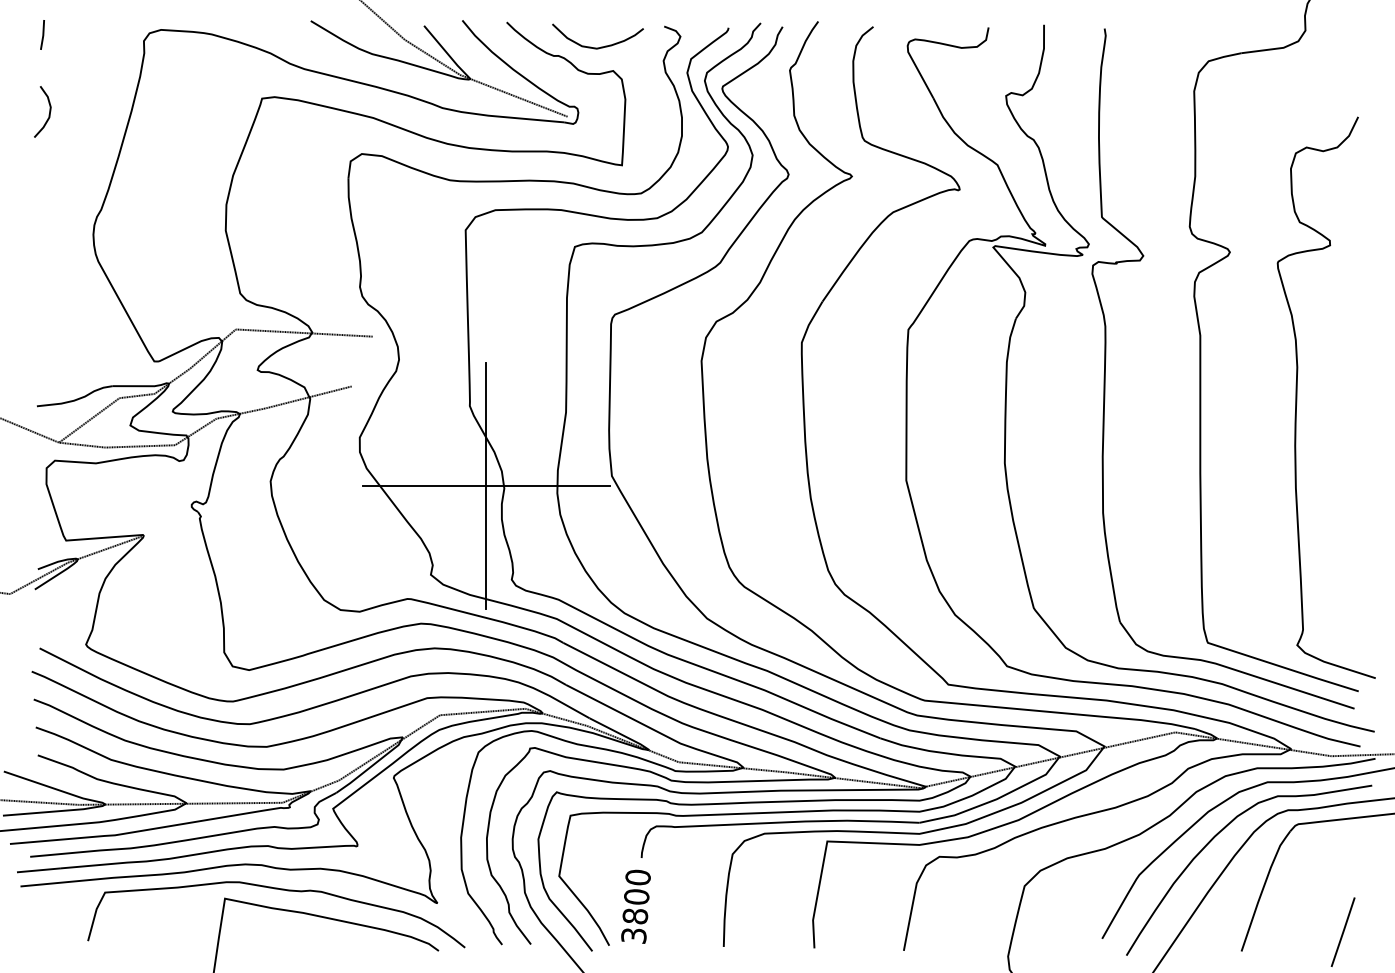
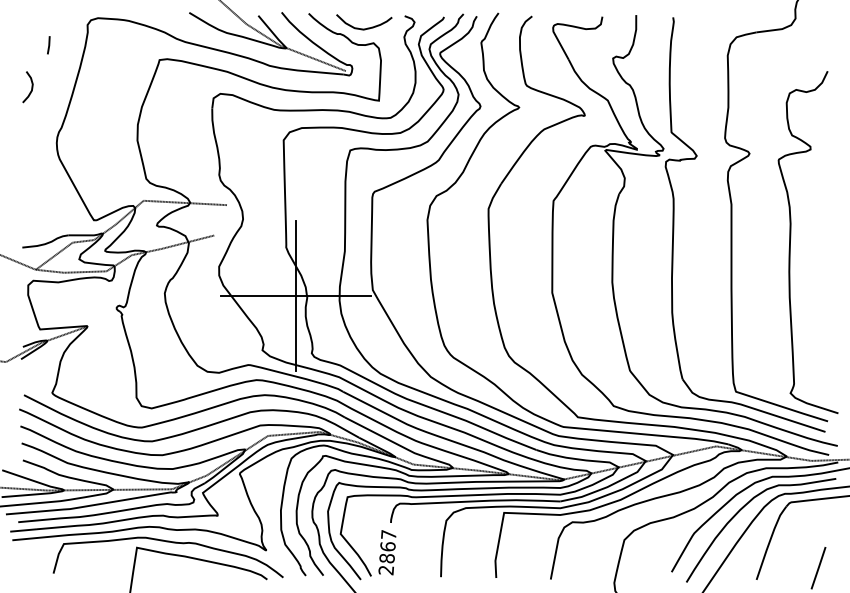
line: (42, 35) -> (48, 45), moved
curve: (48, 112) -> (31, 87), moved
text: (635, 906) -> (387, 552), 3800 -> 2867

